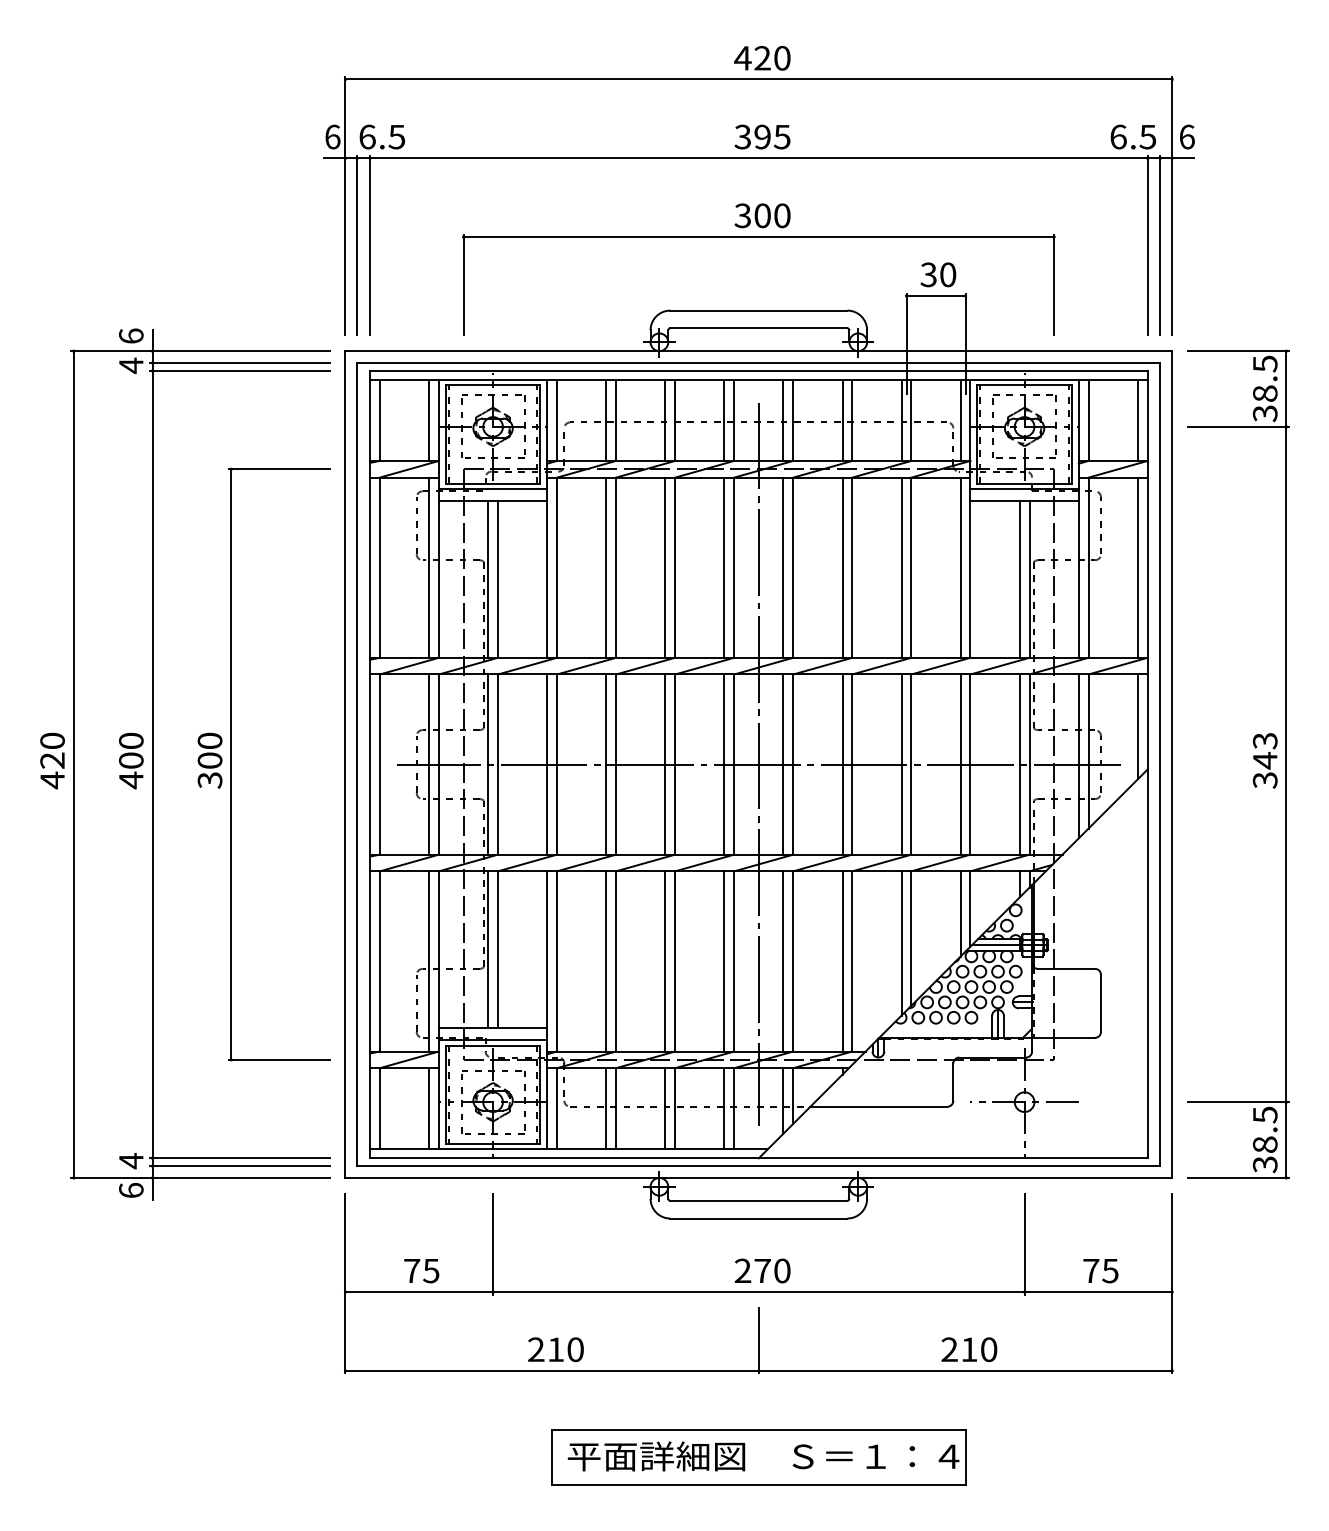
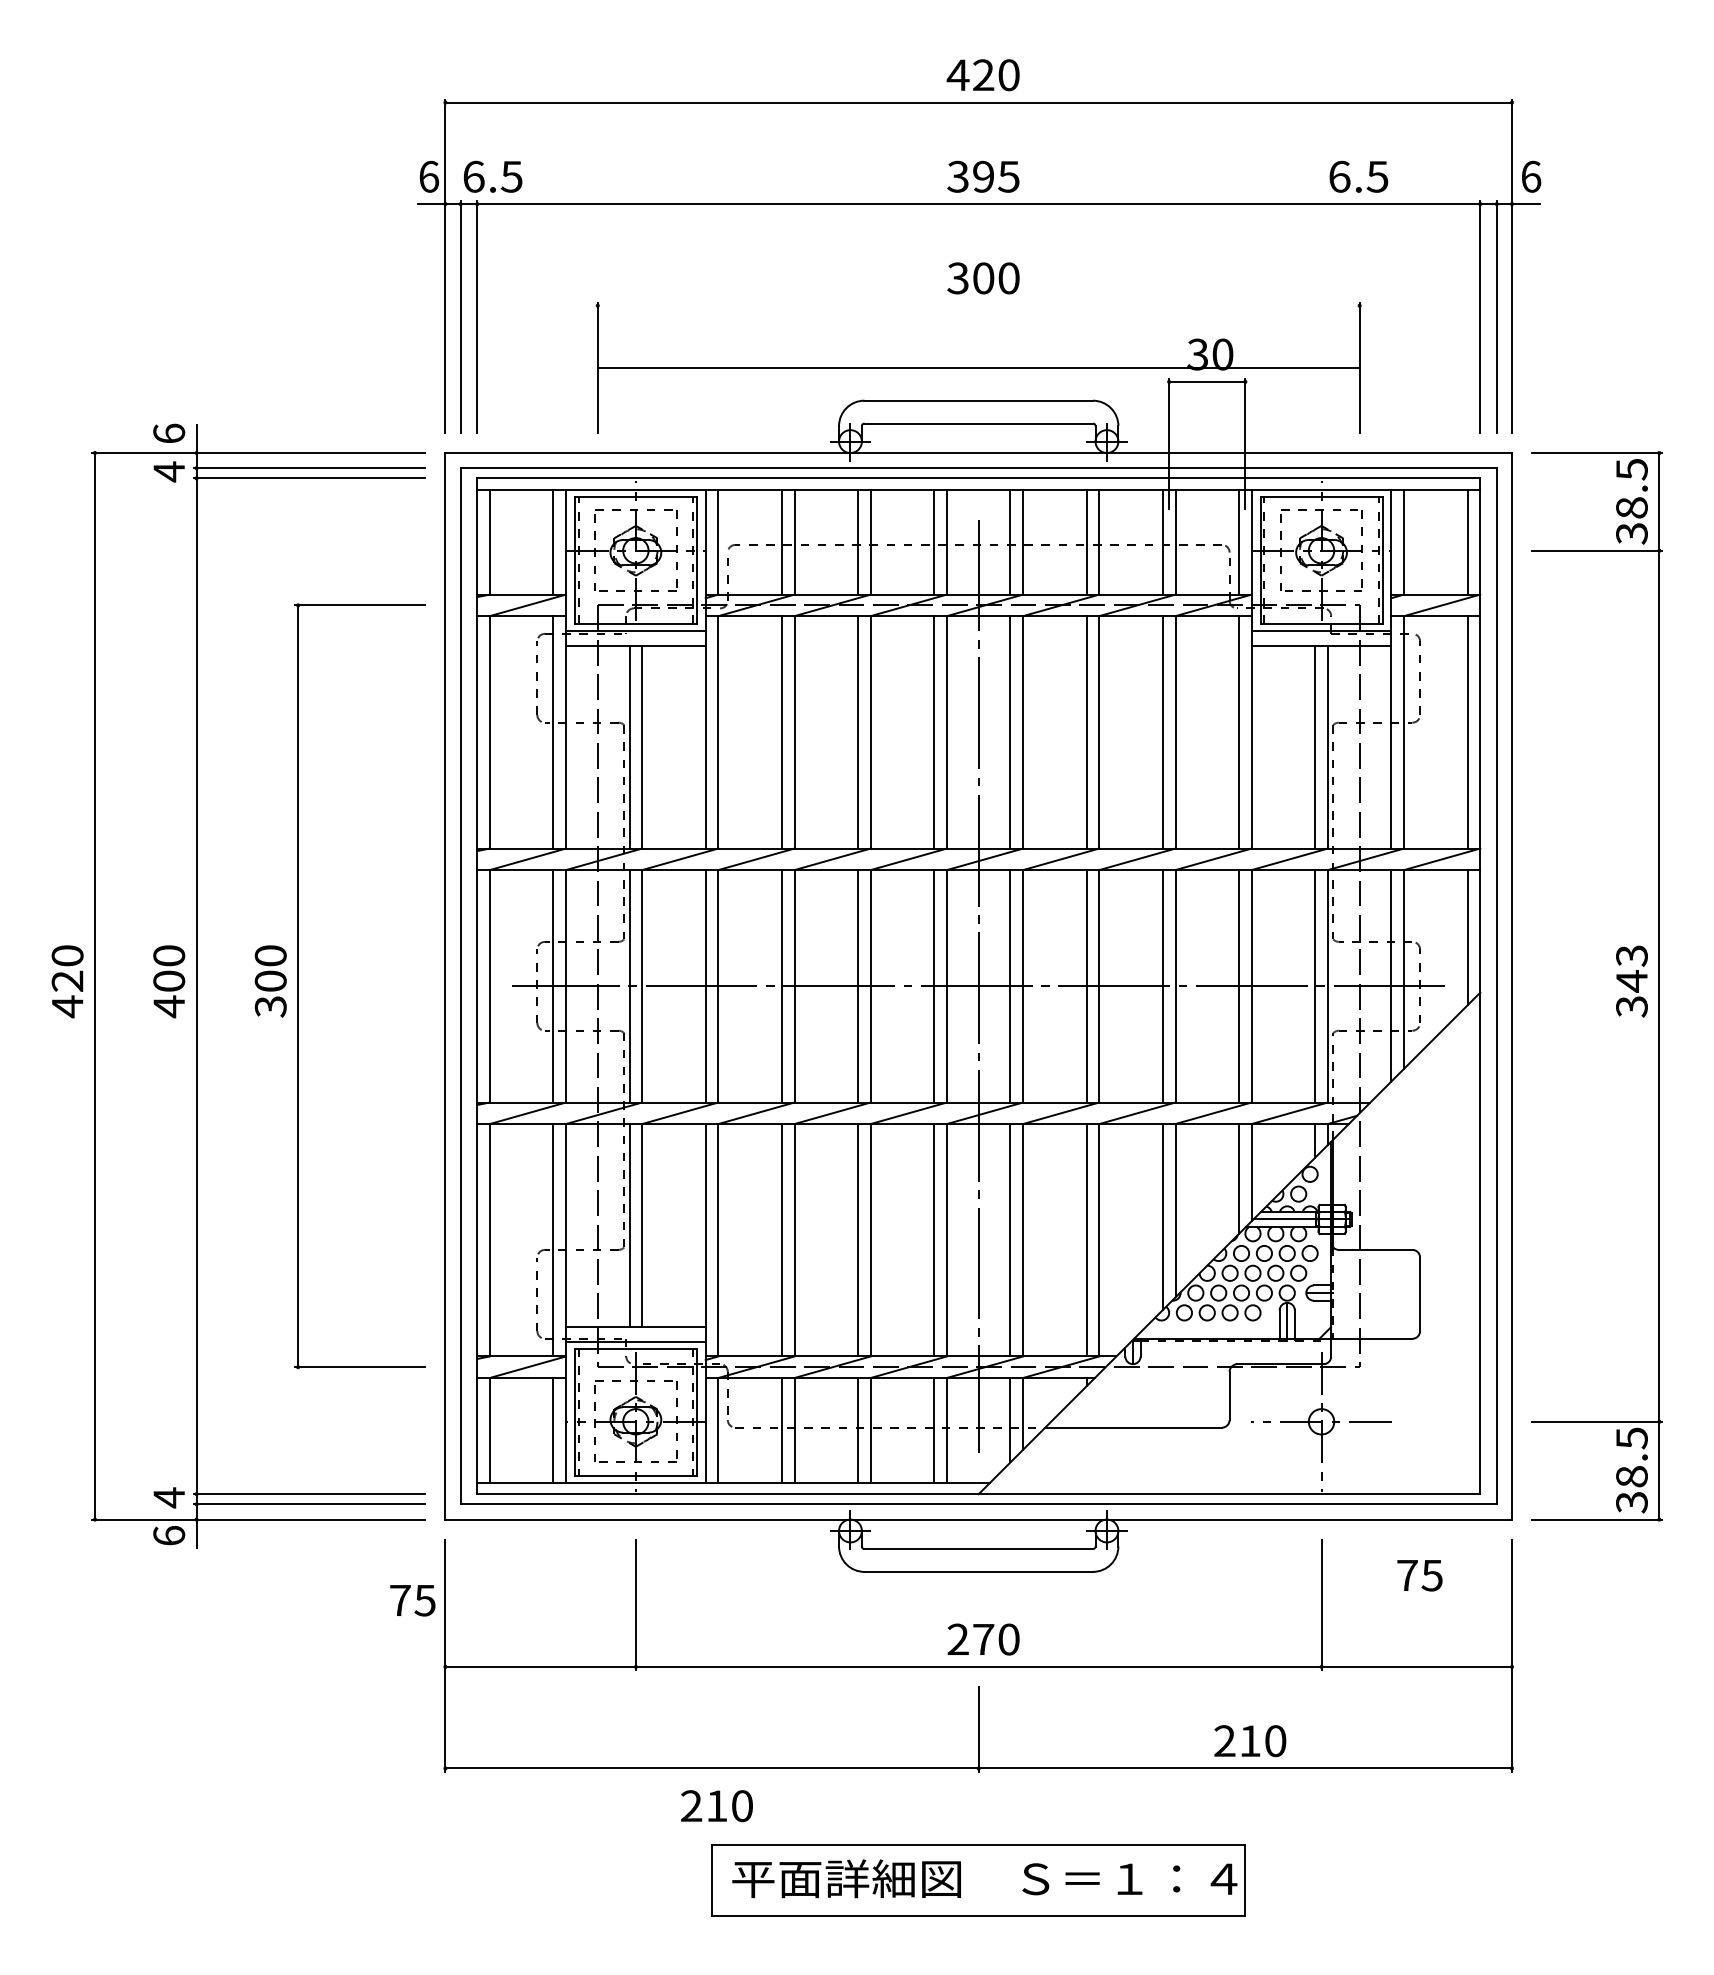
text: (1133, 136) -> (1358, 176), moved
line: (758, 236) -> (978, 367), moved
text: (421, 1270) -> (412, 1600), moved
text: (1100, 1270) -> (1419, 1575), moved
text: (555, 1350) -> (716, 1806), moved

